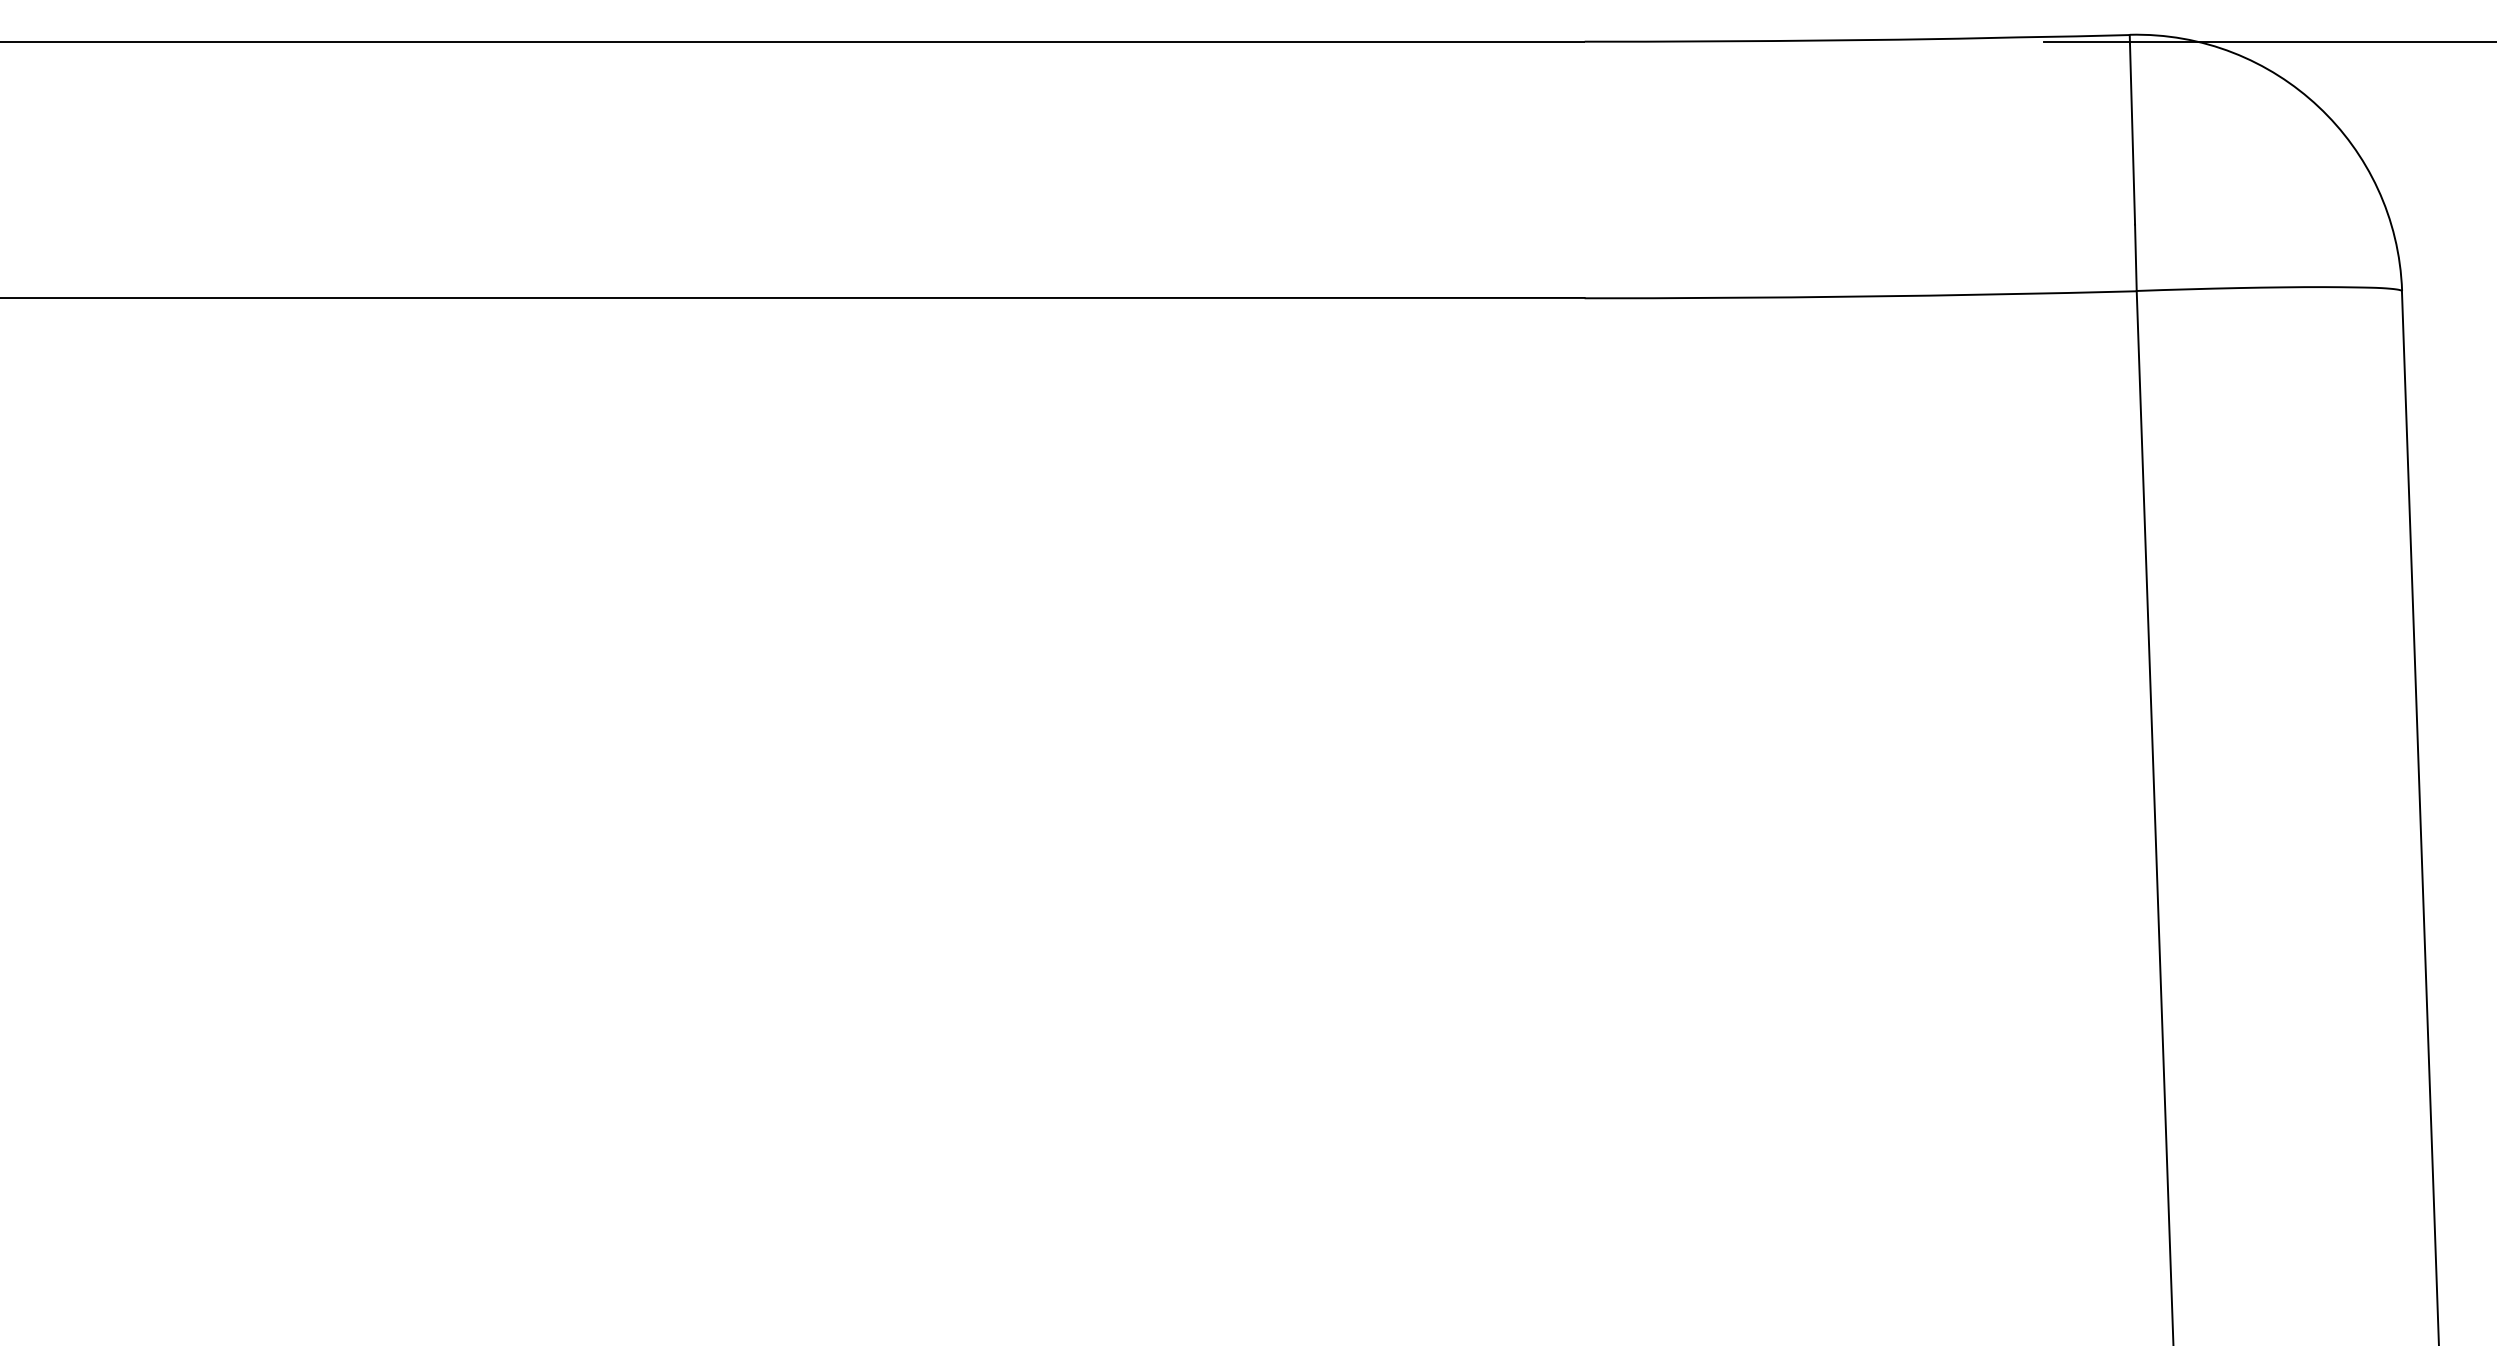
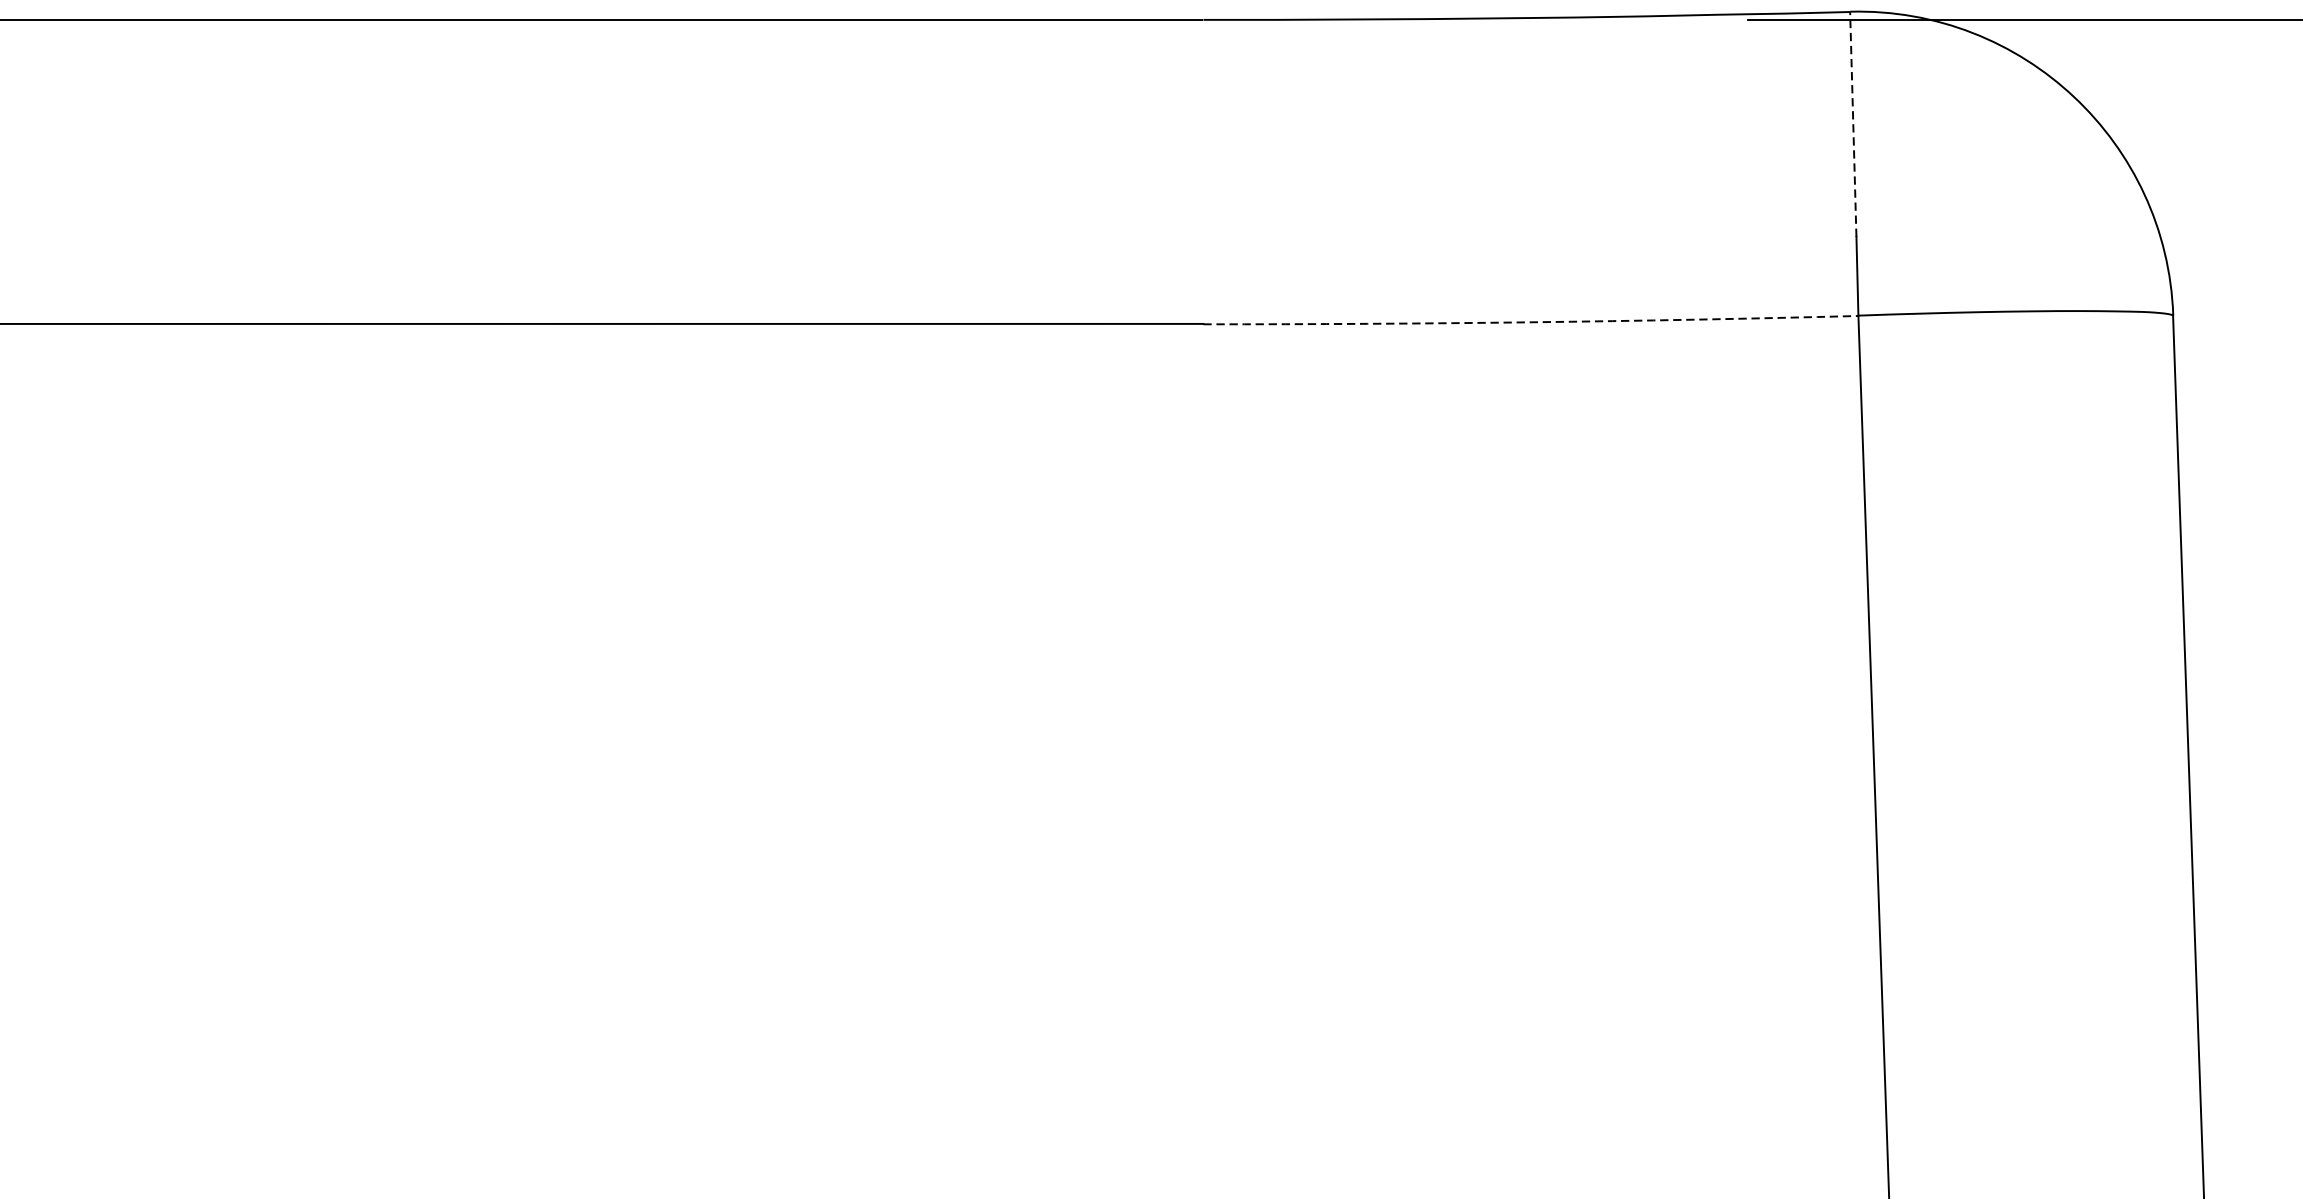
line: (2132, 129) -> (1853, 124), solid -> dashed
arc: (1860, 296) -> (1530, 322), solid -> dashed

